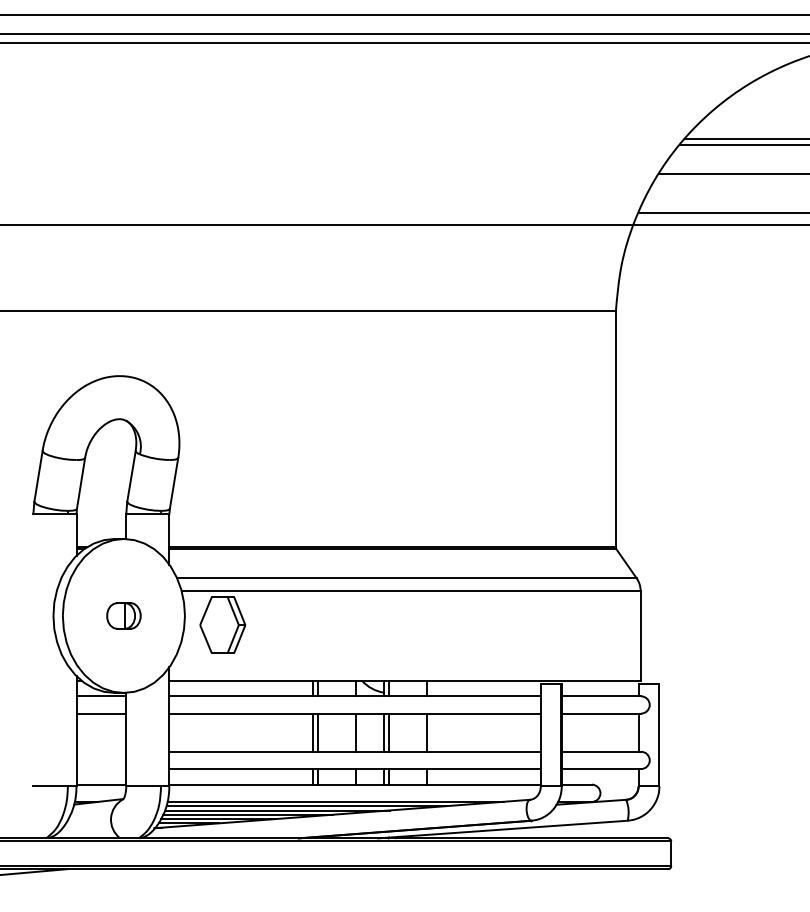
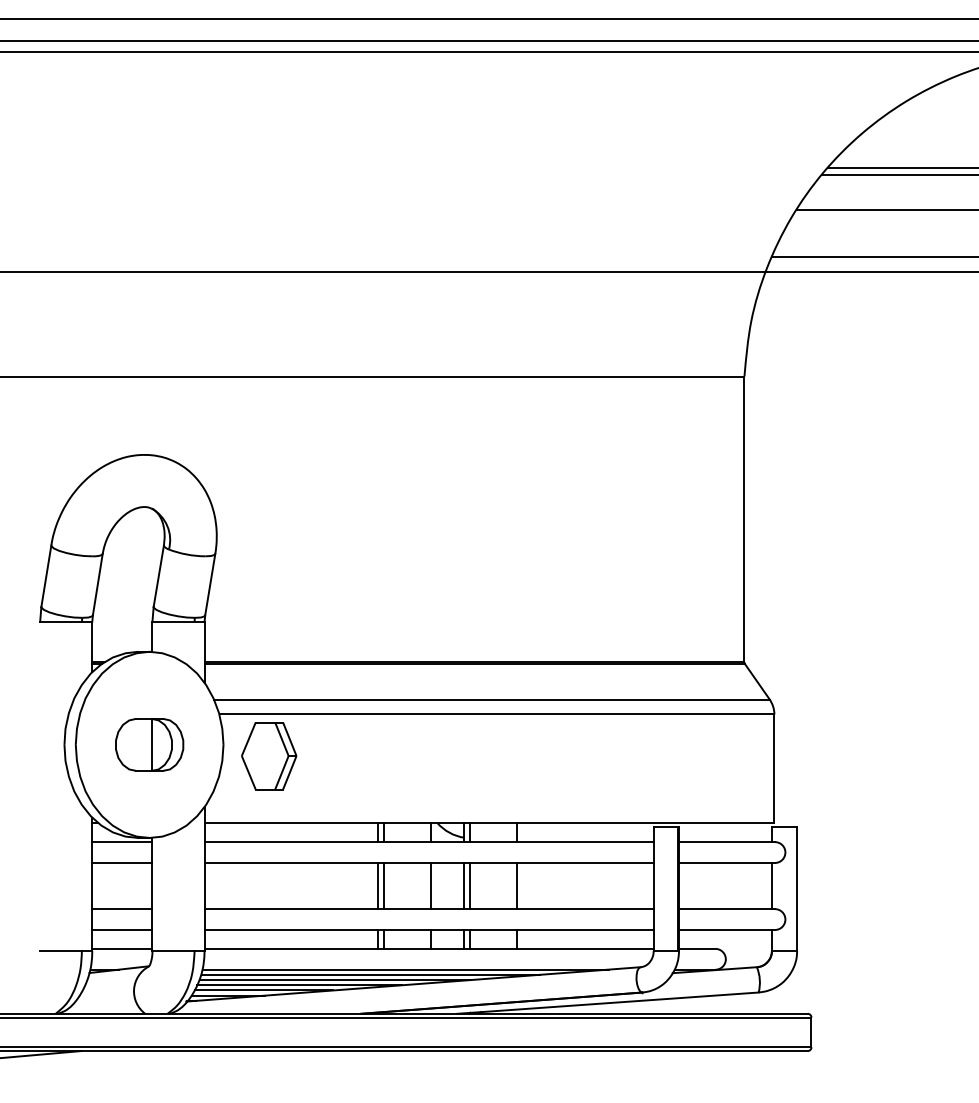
part: (123, 615) -> (149, 744), size x1.67
line: (101, 751) -> (122, 908), added
line: (101, 769) -> (122, 930), added

